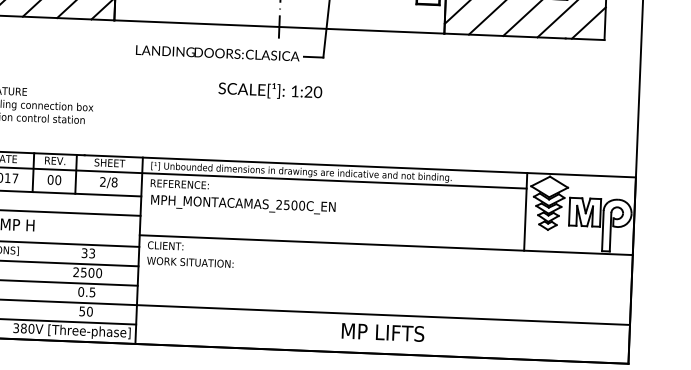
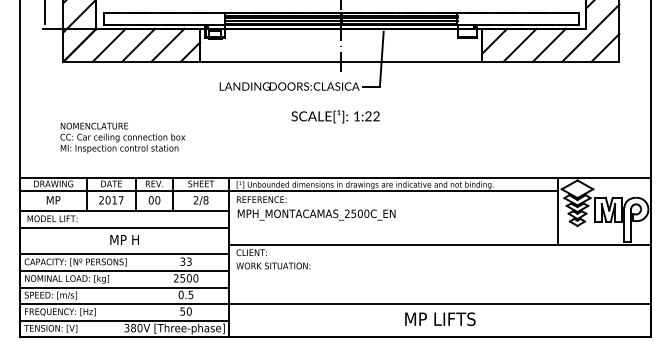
text: (317, 93) -> (376, 117), 1:20 -> 1:22

